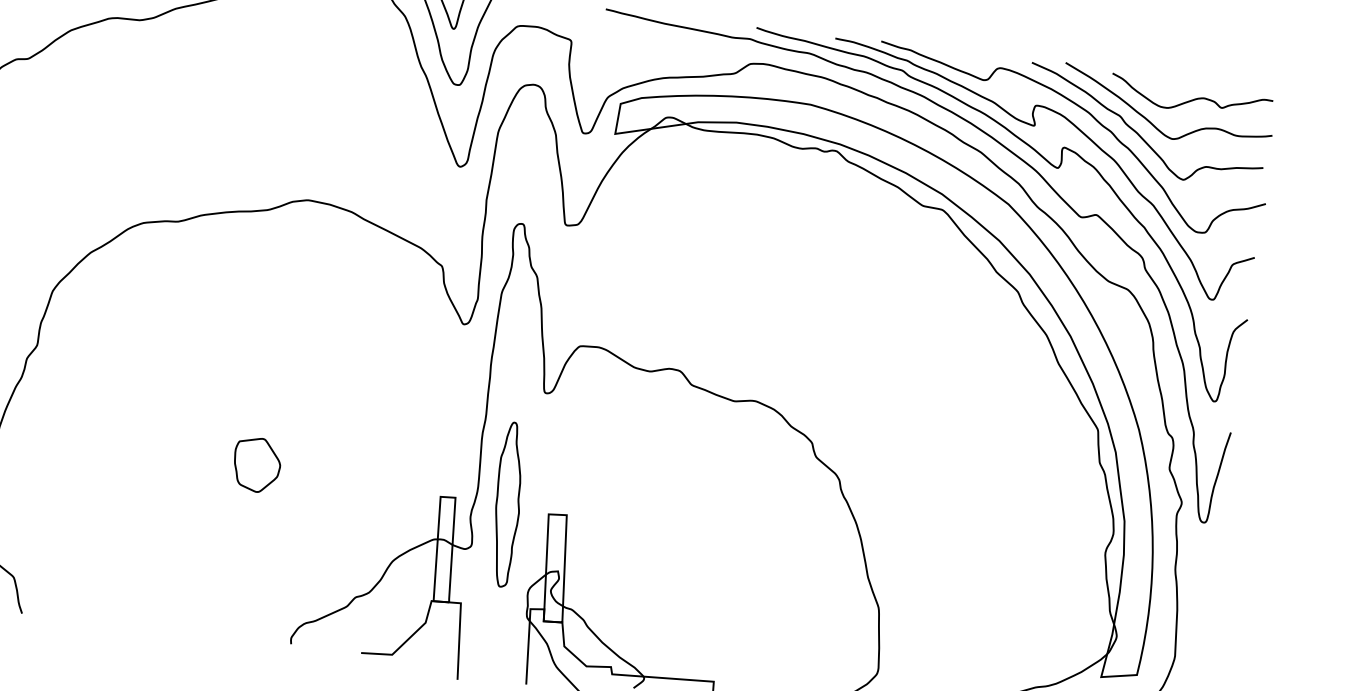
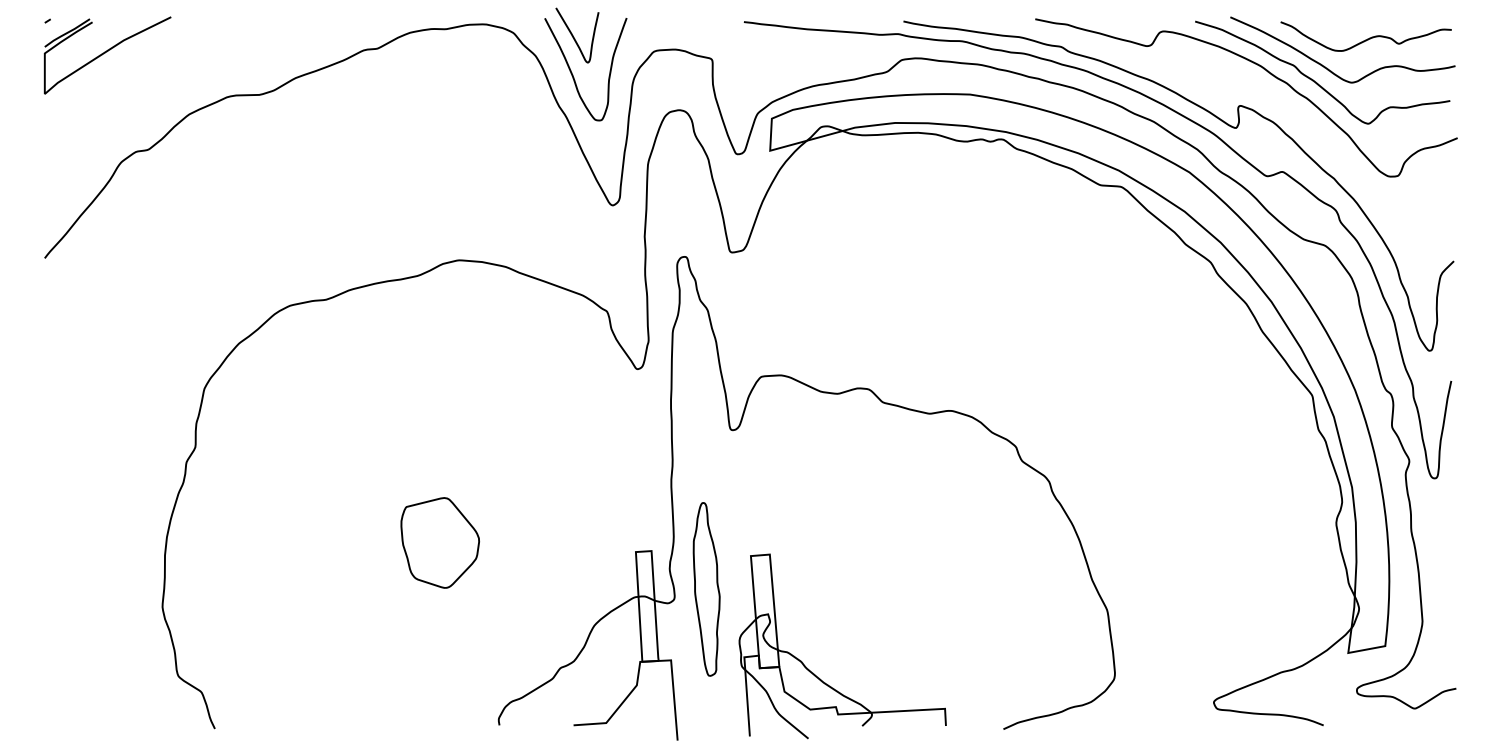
curve: (1034, 126) -> (1206, 87), removed
part: (257, 465) -> (440, 543), size x1.6
part: (507, 504) -> (706, 589), moved

